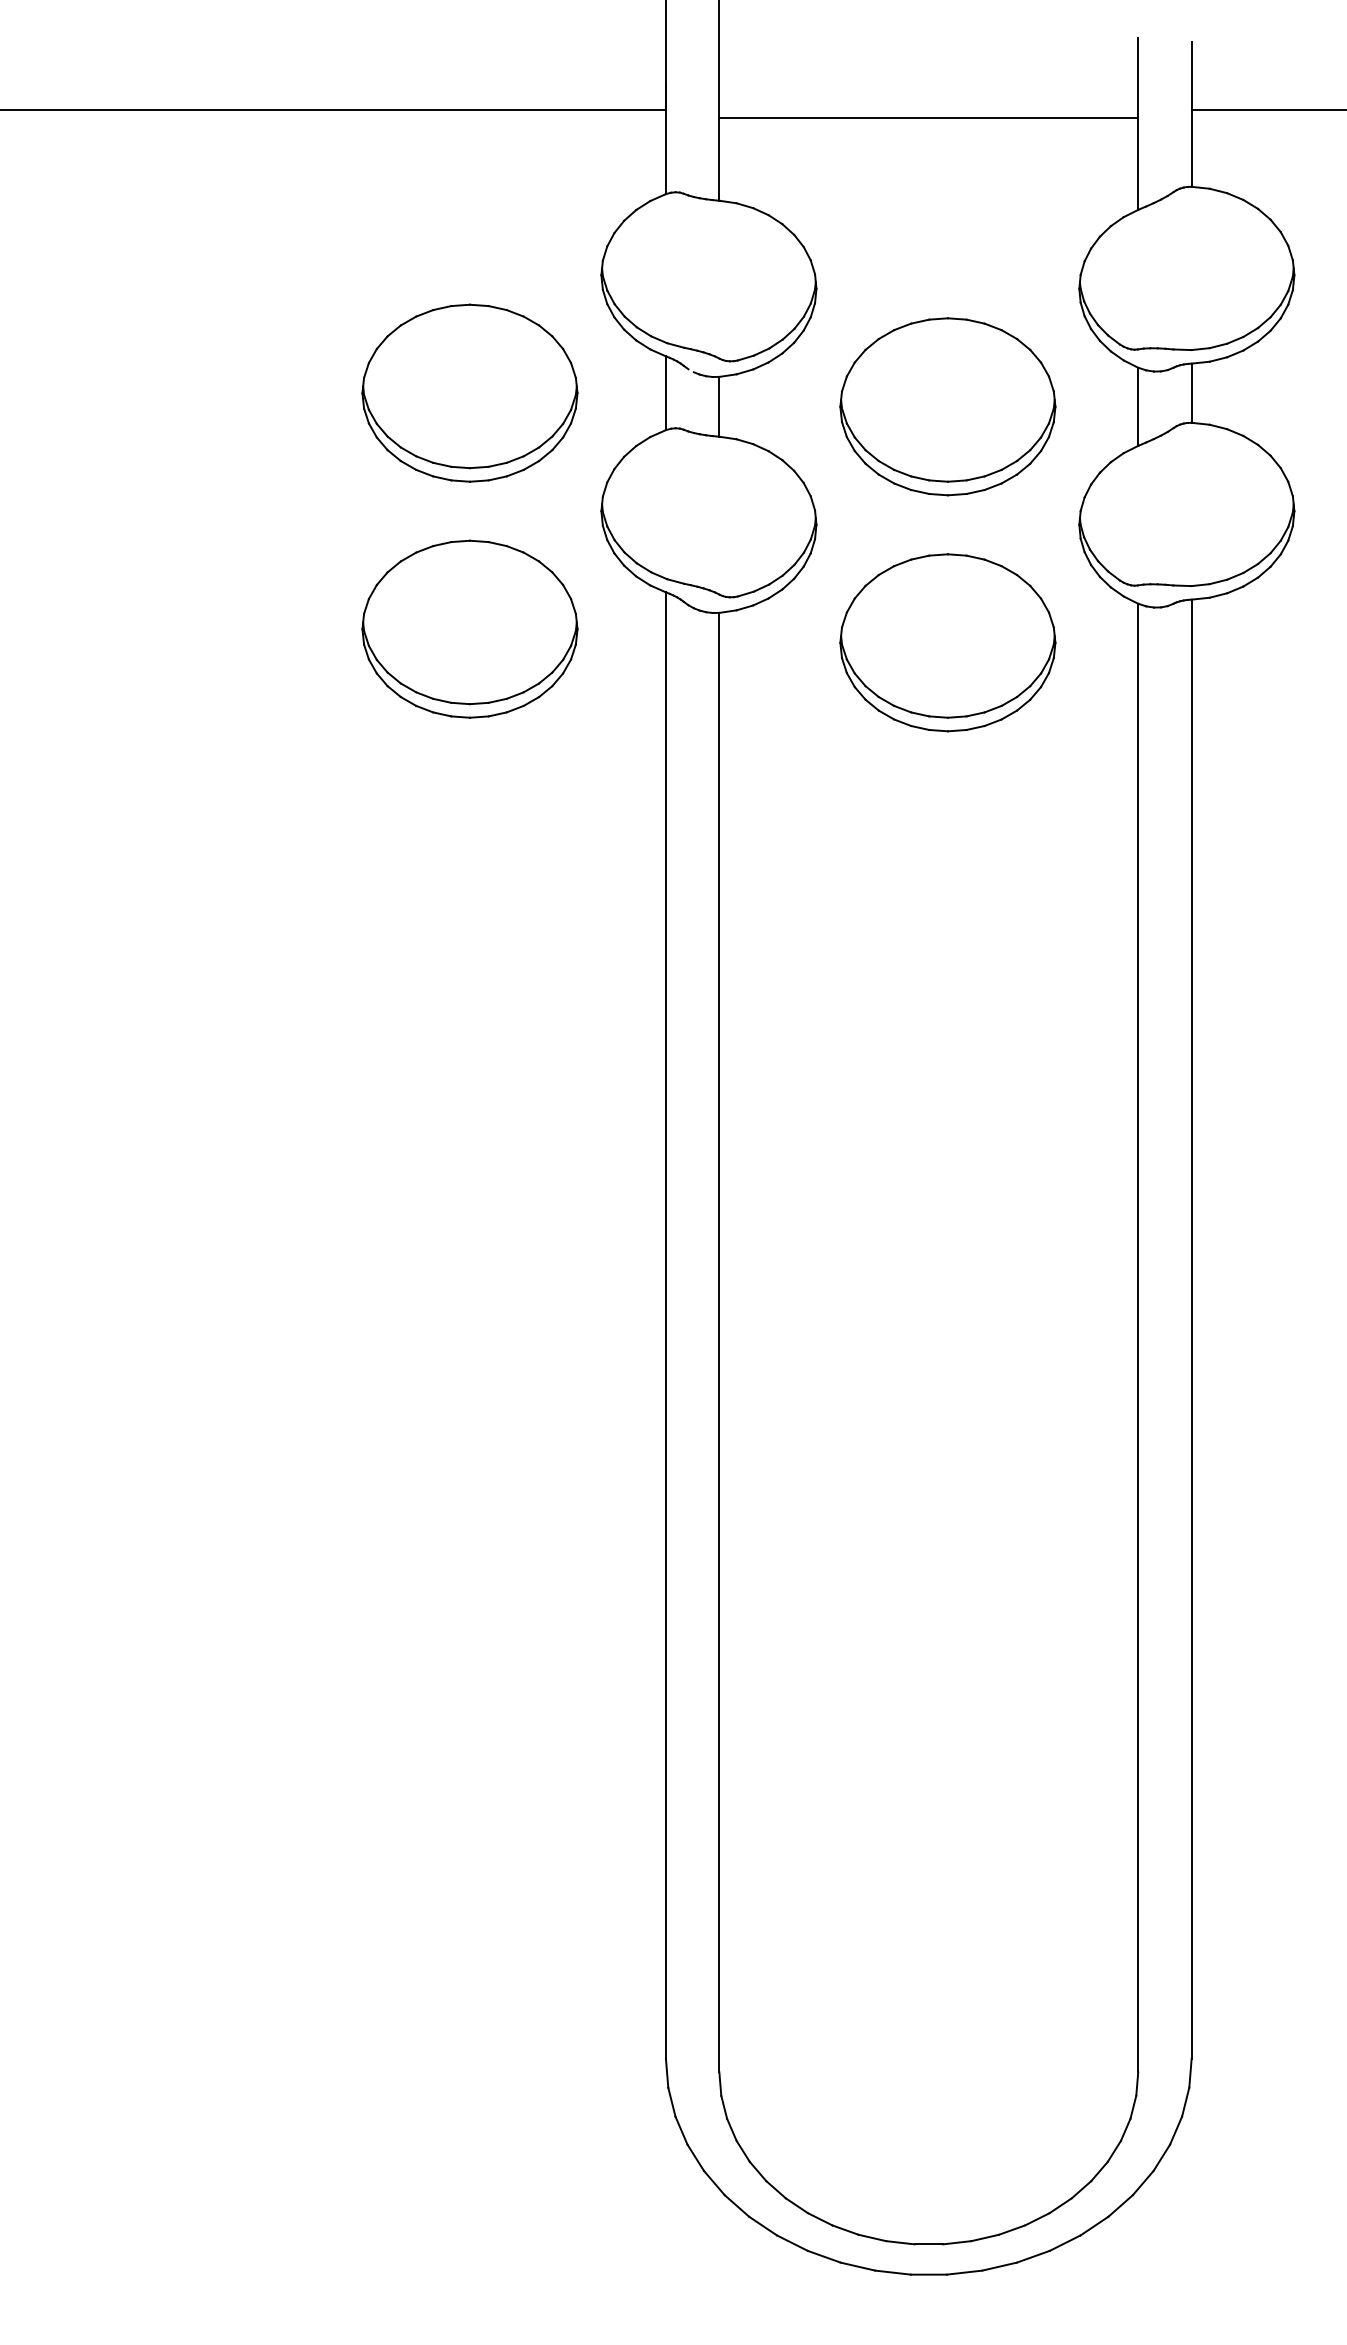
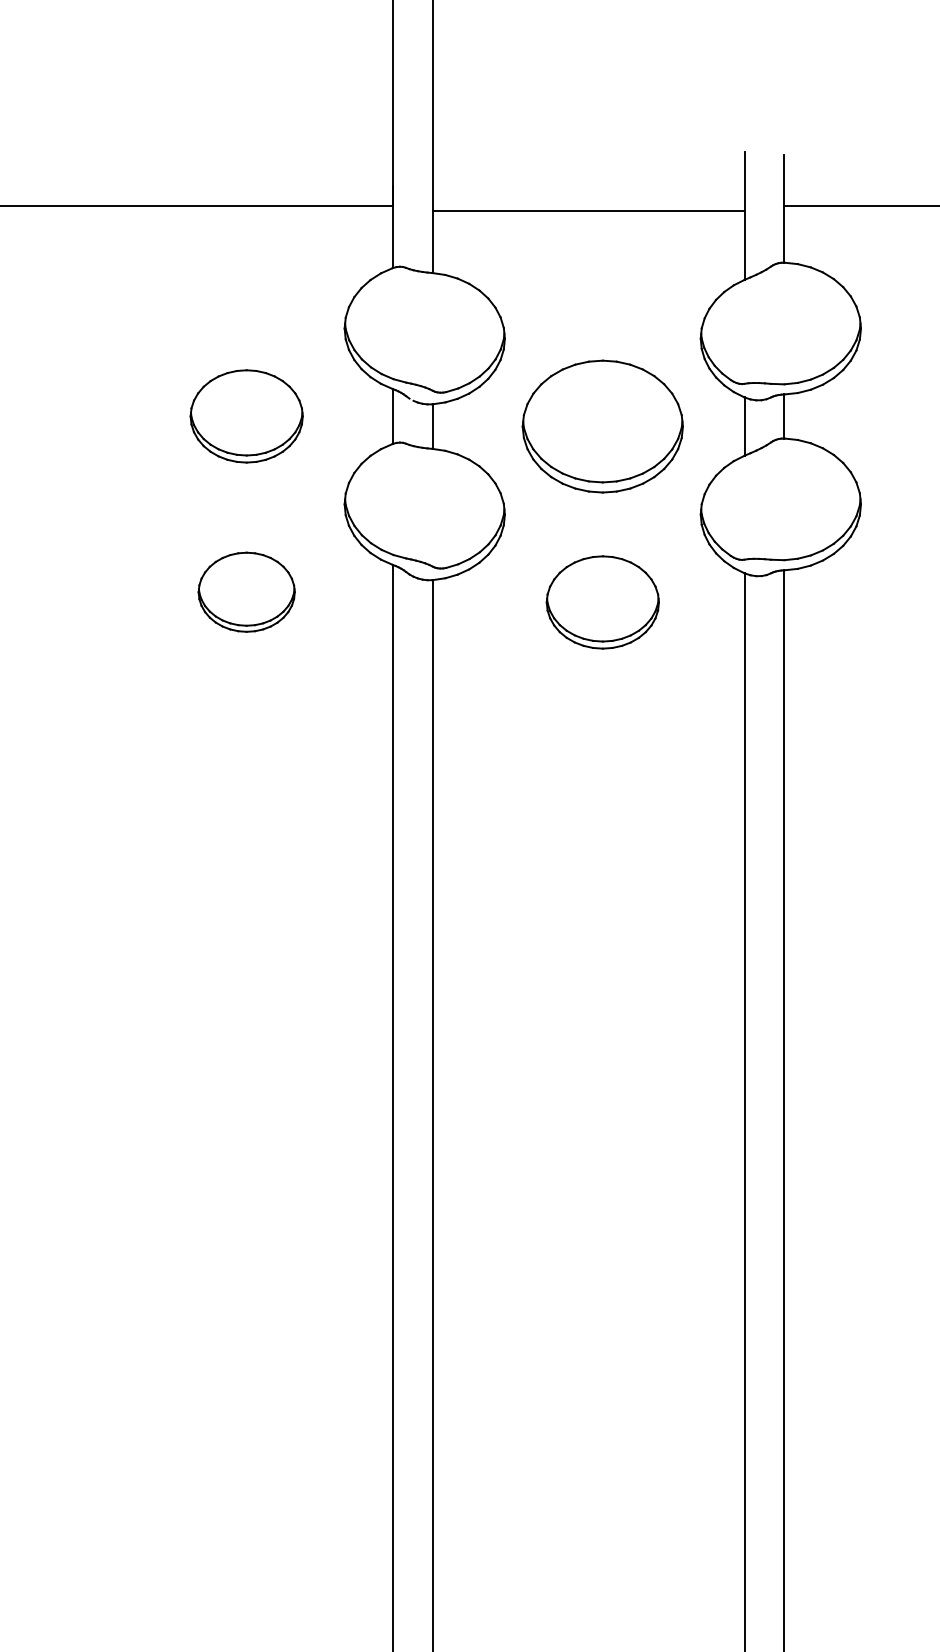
part: (469, 392) -> (246, 415), size x0.7
part: (469, 628) -> (246, 591), size x0.6
part: (947, 642) -> (602, 602), size x0.7

